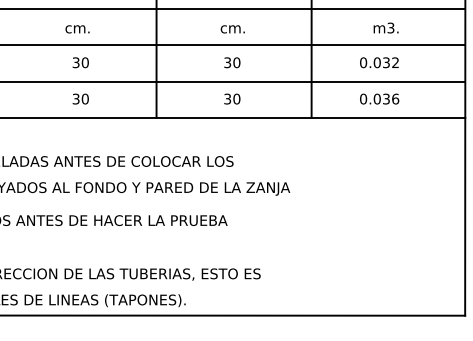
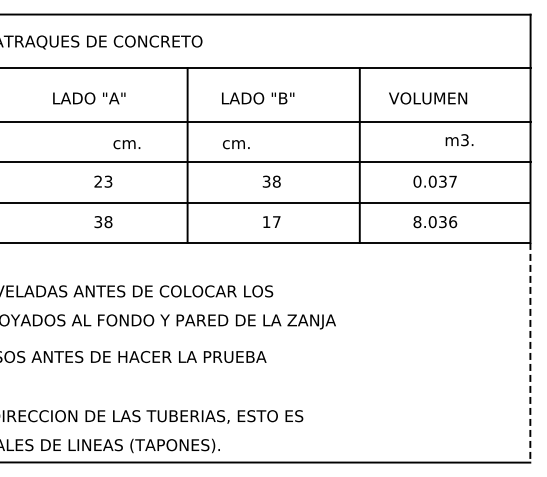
text: (386, 28) -> (459, 140), moved
text: (77, 29) -> (126, 144), moved
text: (232, 29) -> (236, 144), moved
text: (80, 62) -> (103, 181), 30 -> 23
text: (236, 62) -> (276, 181), 30 -> 38
text: (395, 62) -> (452, 181), 0.032 -> 0.037
text: (85, 98) -> (108, 221), 30 -> 38
text: (363, 98) -> (417, 221), 0.036 -> 8.036
text: (232, 99) -> (271, 222), 30 -> 17
line: (465, 216) -> (530, 352), solid -> dashed

